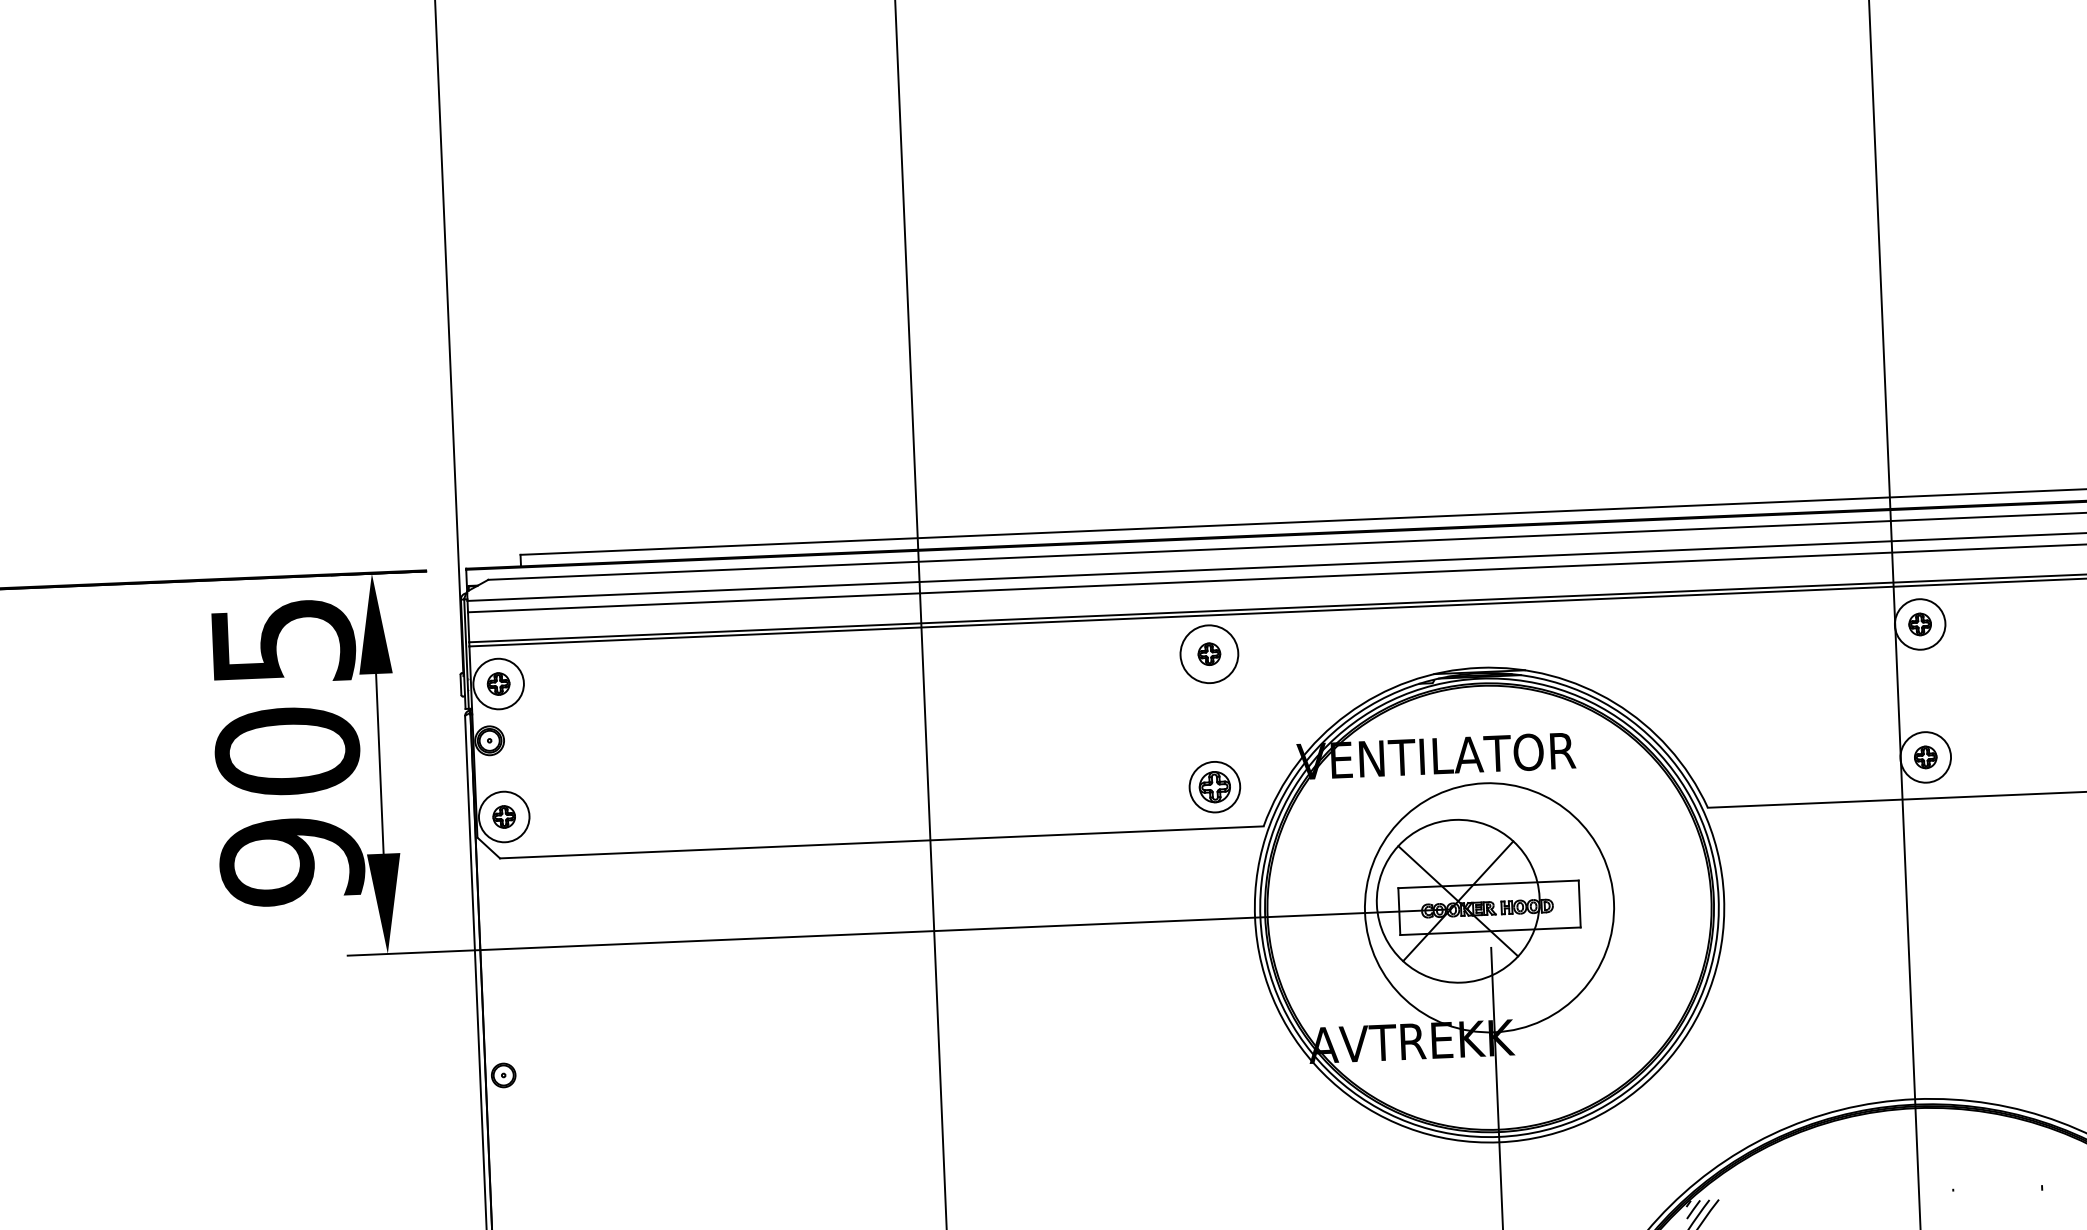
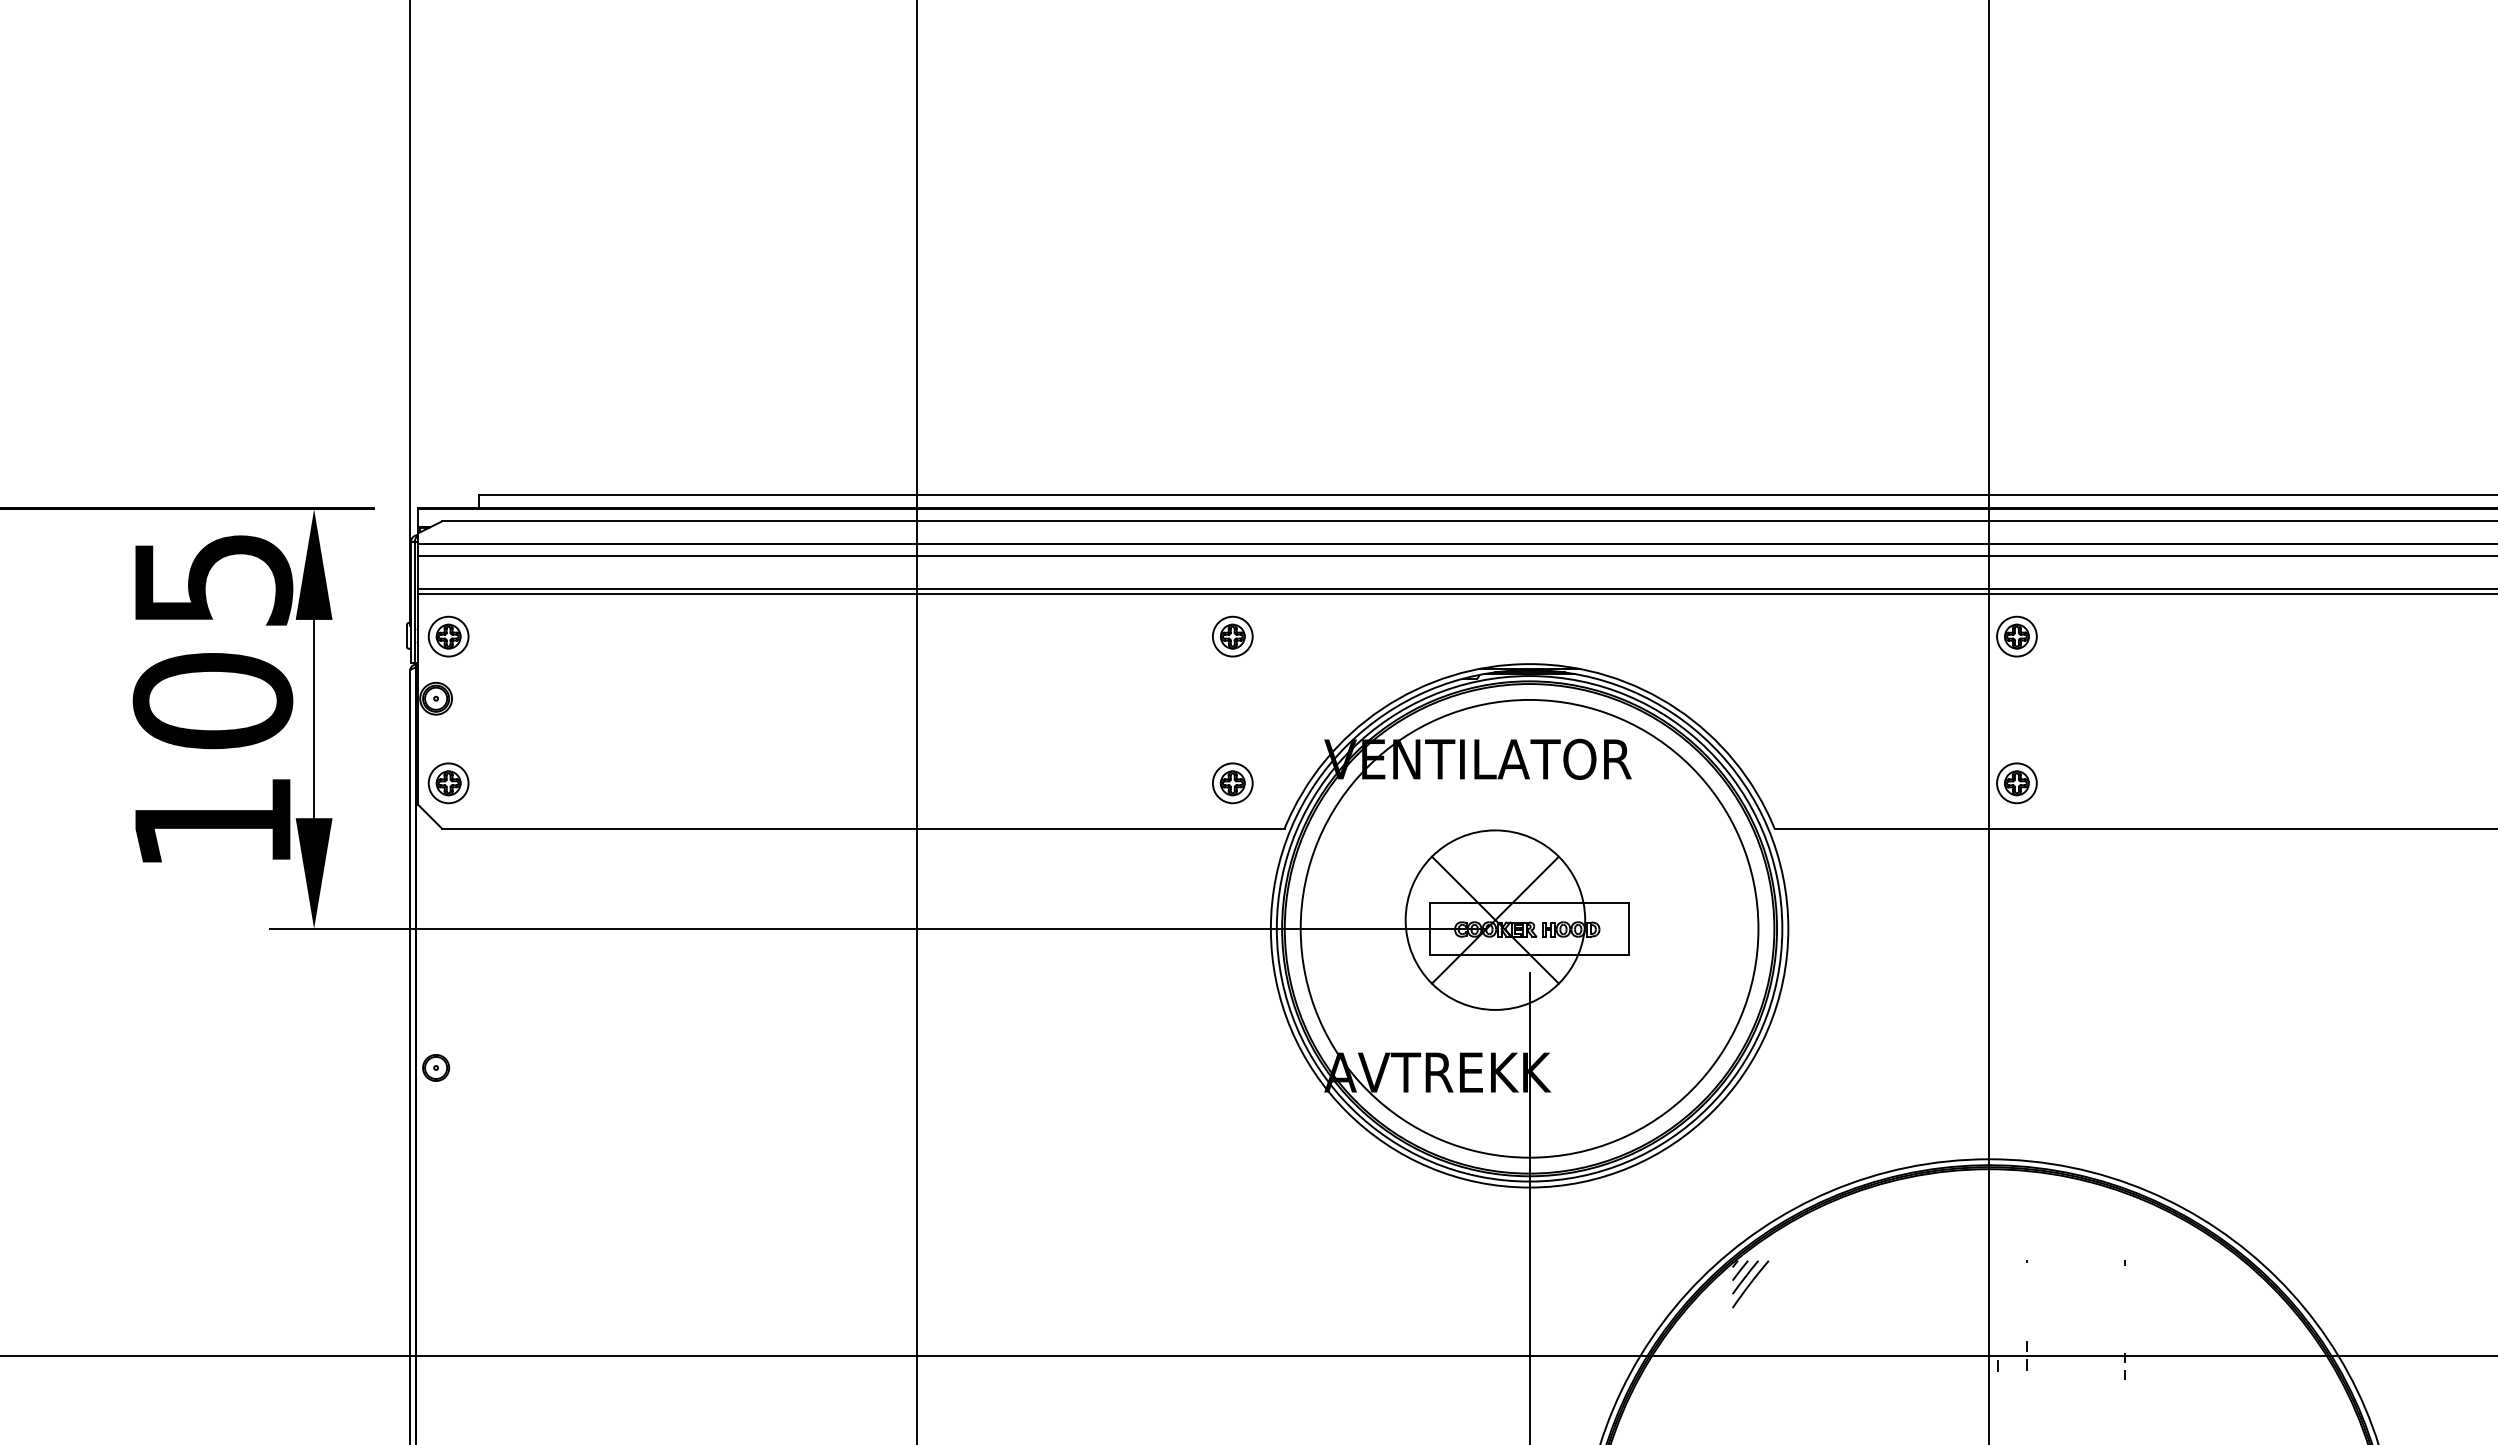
circle: (1919, 624) -> (2016, 636), size x0.71
circle: (1209, 654) -> (1232, 636), size x0.62
circle: (498, 683) -> (448, 636), size x0.71
circle: (1925, 757) -> (2016, 783), size x0.71
part: (1214, 787) -> (1232, 783), size x0.71
circle: (504, 817) -> (448, 783), size x0.71
text: (291, 862) -> (212, 823), 905 -> 105
circle: (1489, 907) -> (1529, 928), size x1.67

